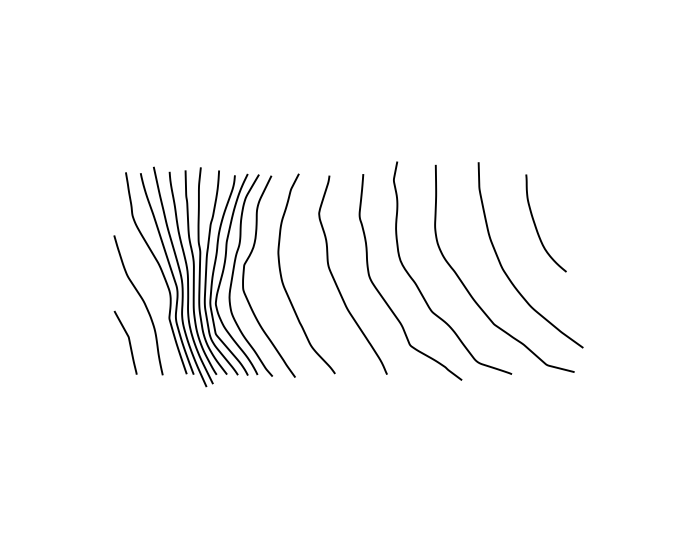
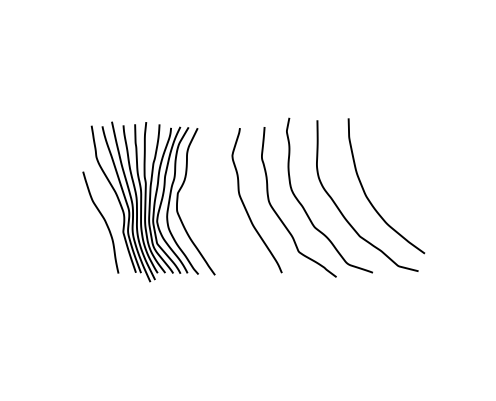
curve: (537, 226) -> (391, 165), removed
curve: (283, 280) -> (206, 204), removed
curve: (128, 342) -> (93, 249), removed

